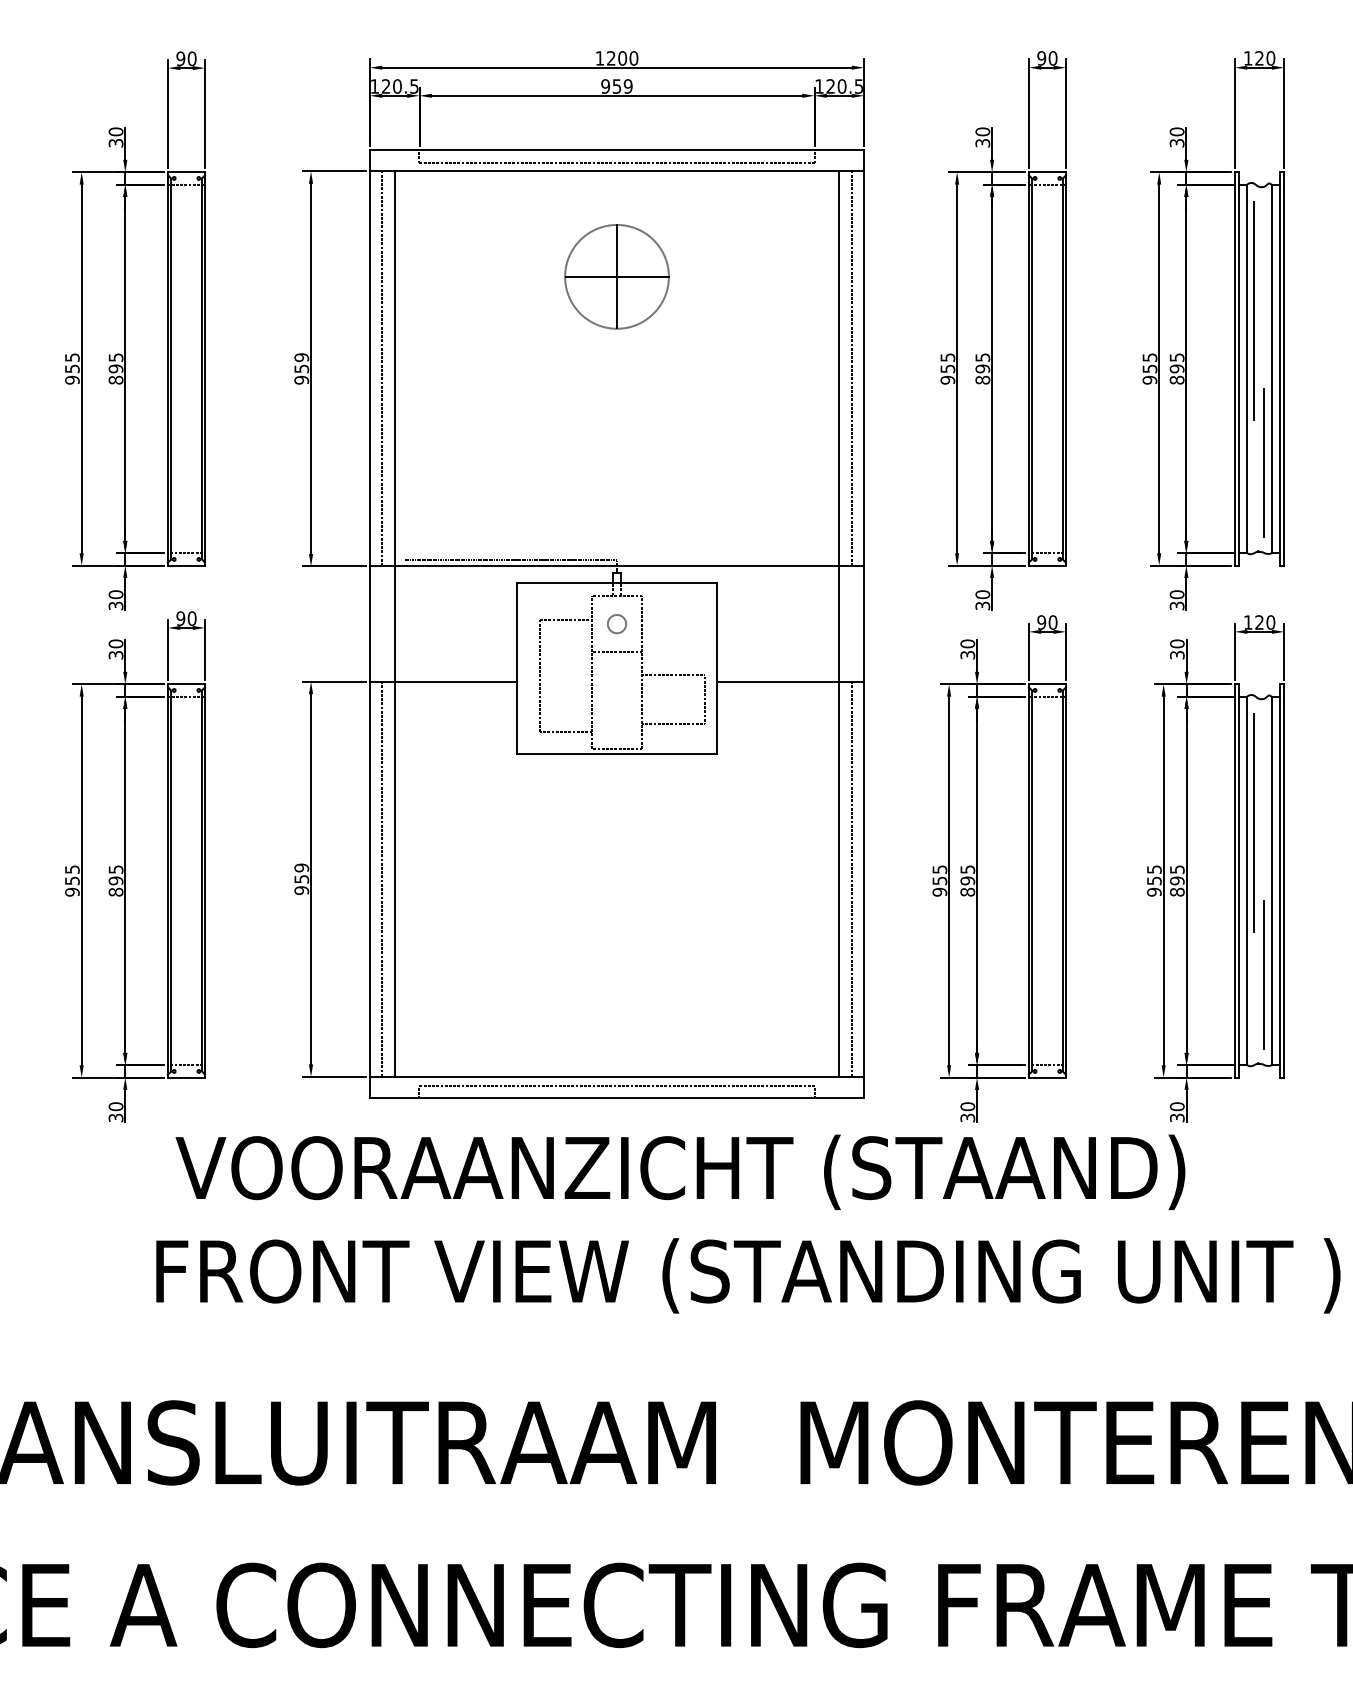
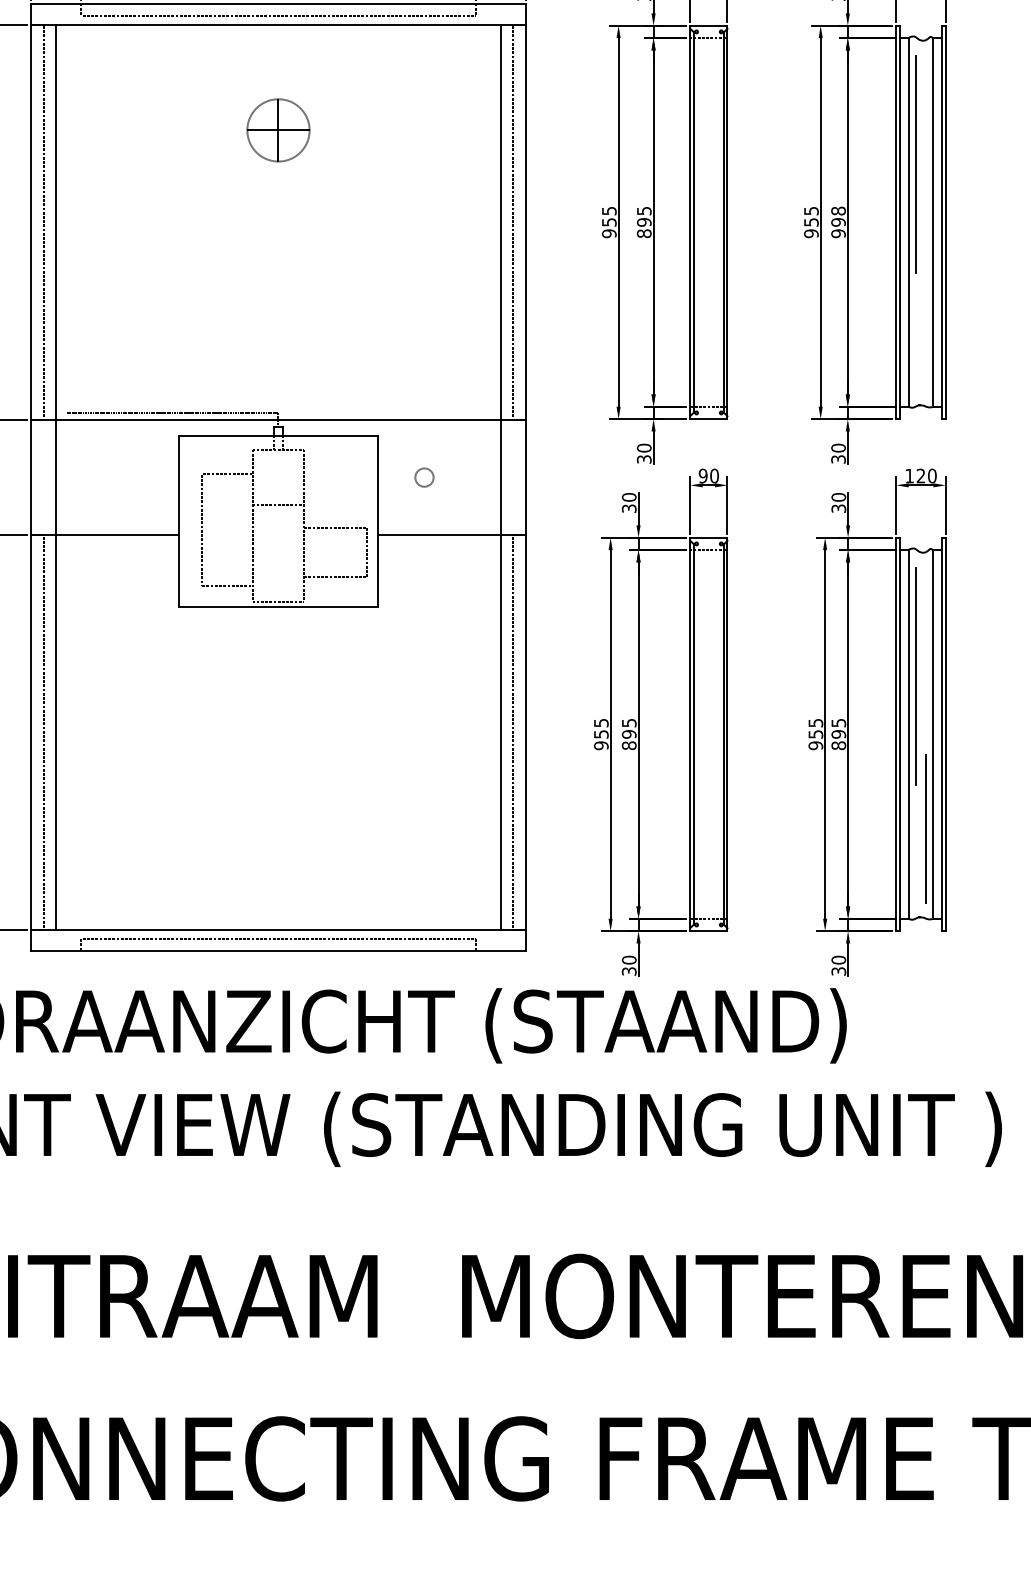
part: (616, 276) -> (277, 129), size x0.6
text: (1176, 368) -> (837, 221), 895 -> 998
line: (1264, 463) -> (925, 316), removed
circle: (616, 624) -> (423, 477), moved

